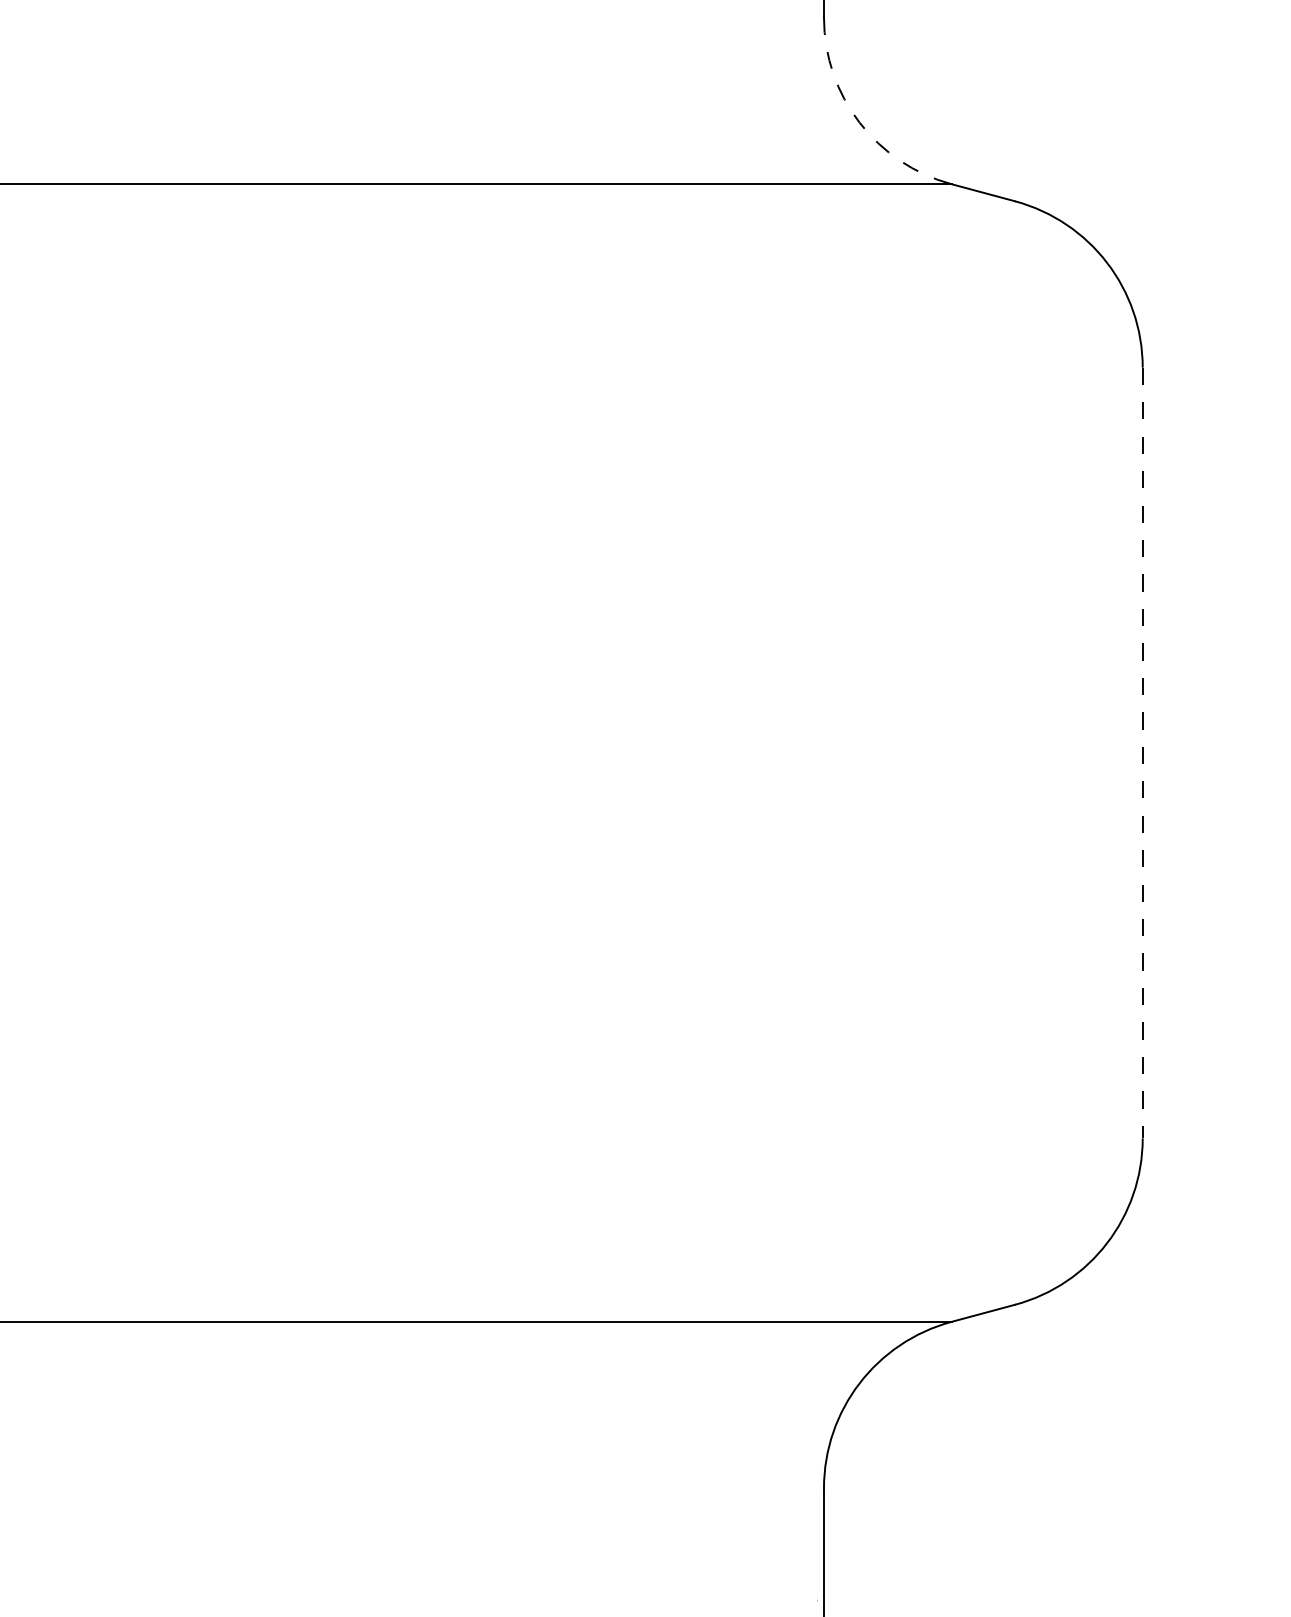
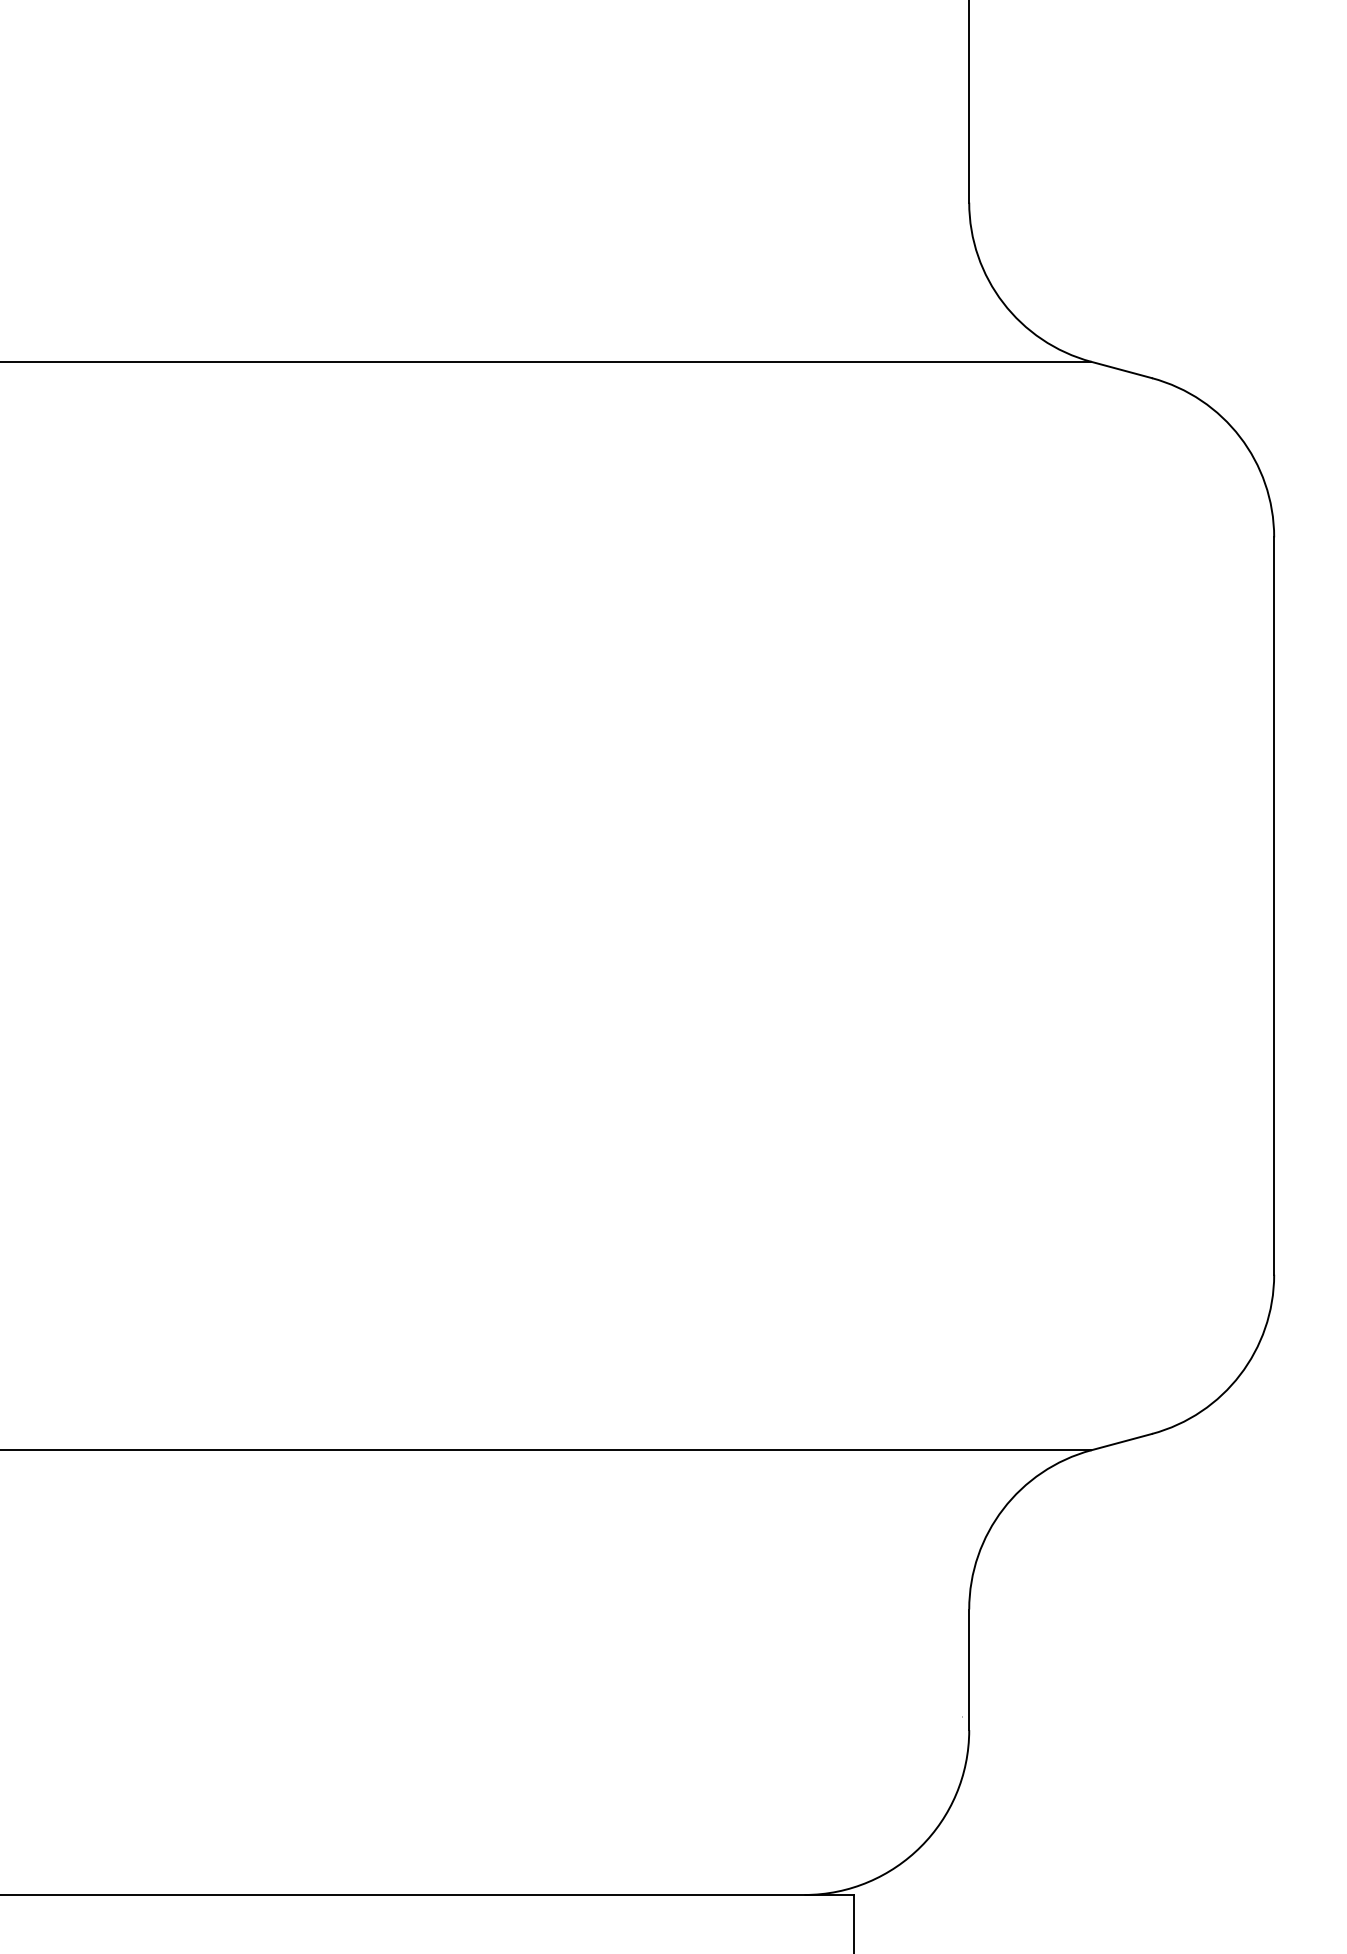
arc: (859, 122) -> (1003, 302), dashed -> solid
line: (1143, 753) -> (1274, 906), dashed -> solid

